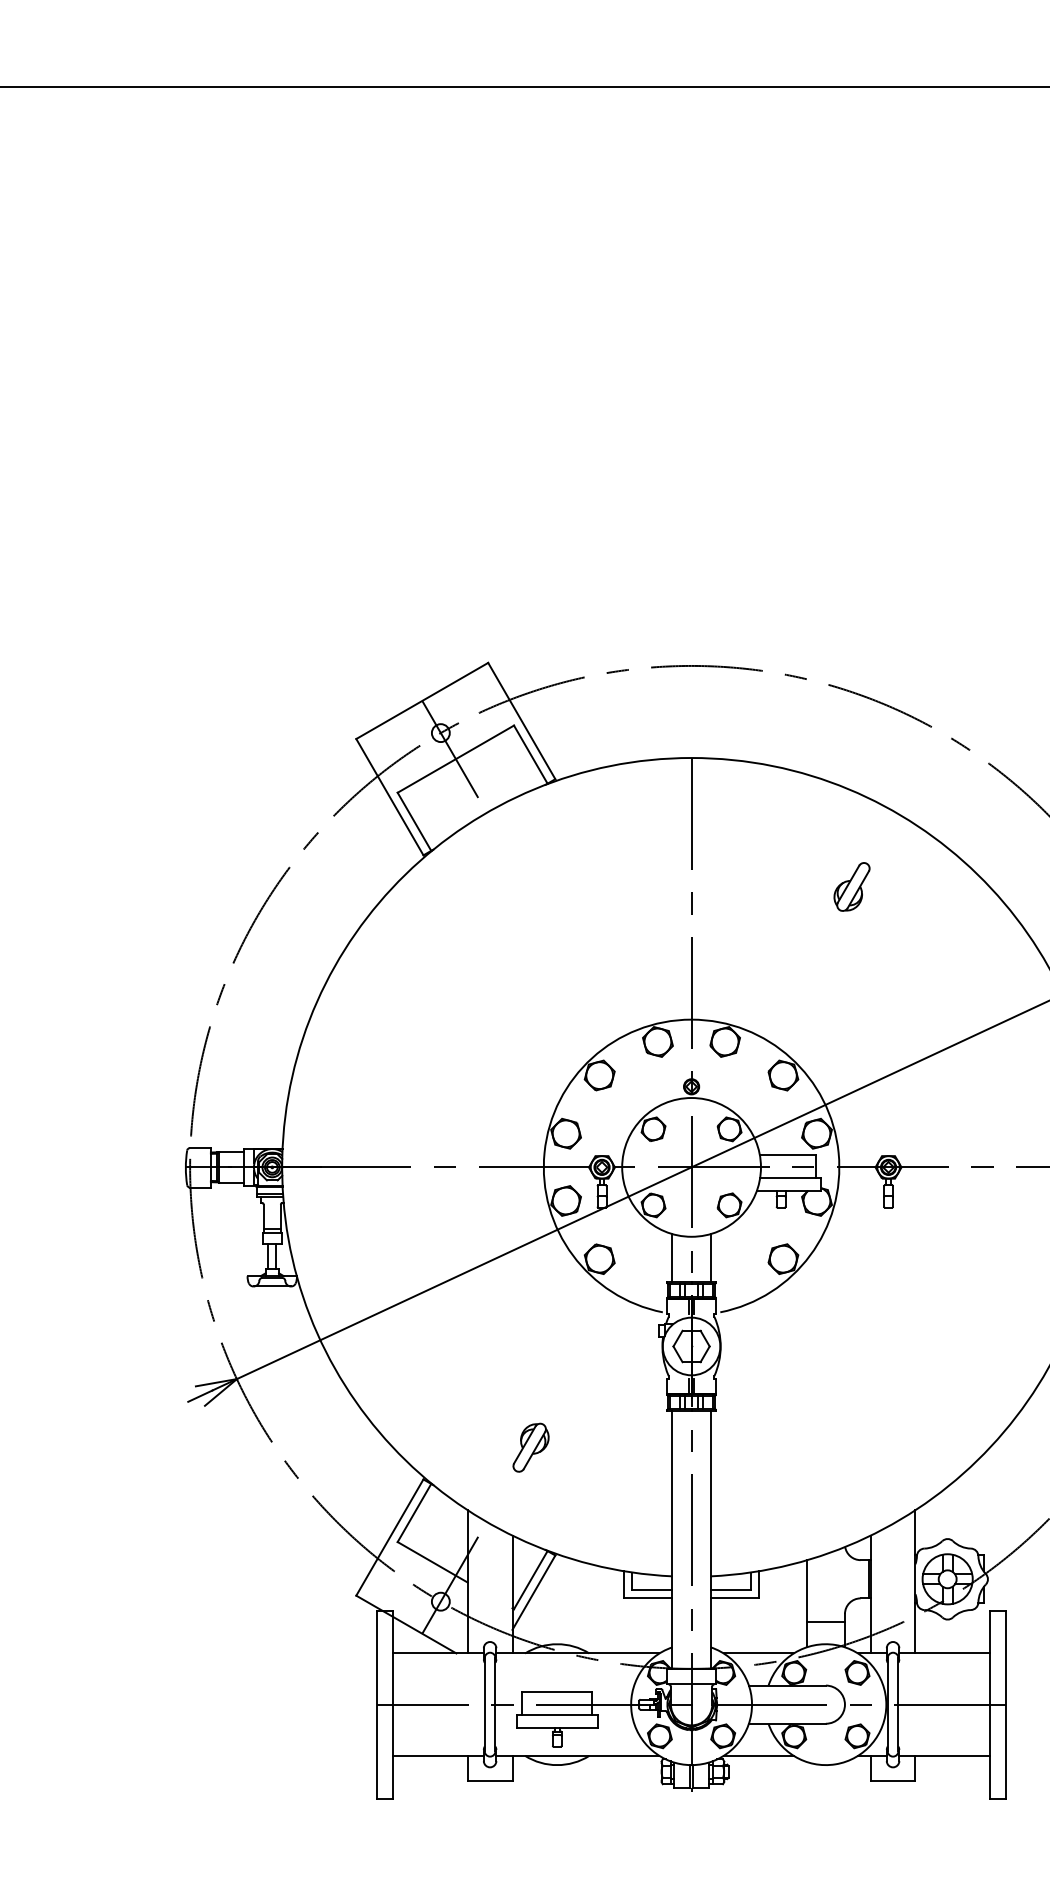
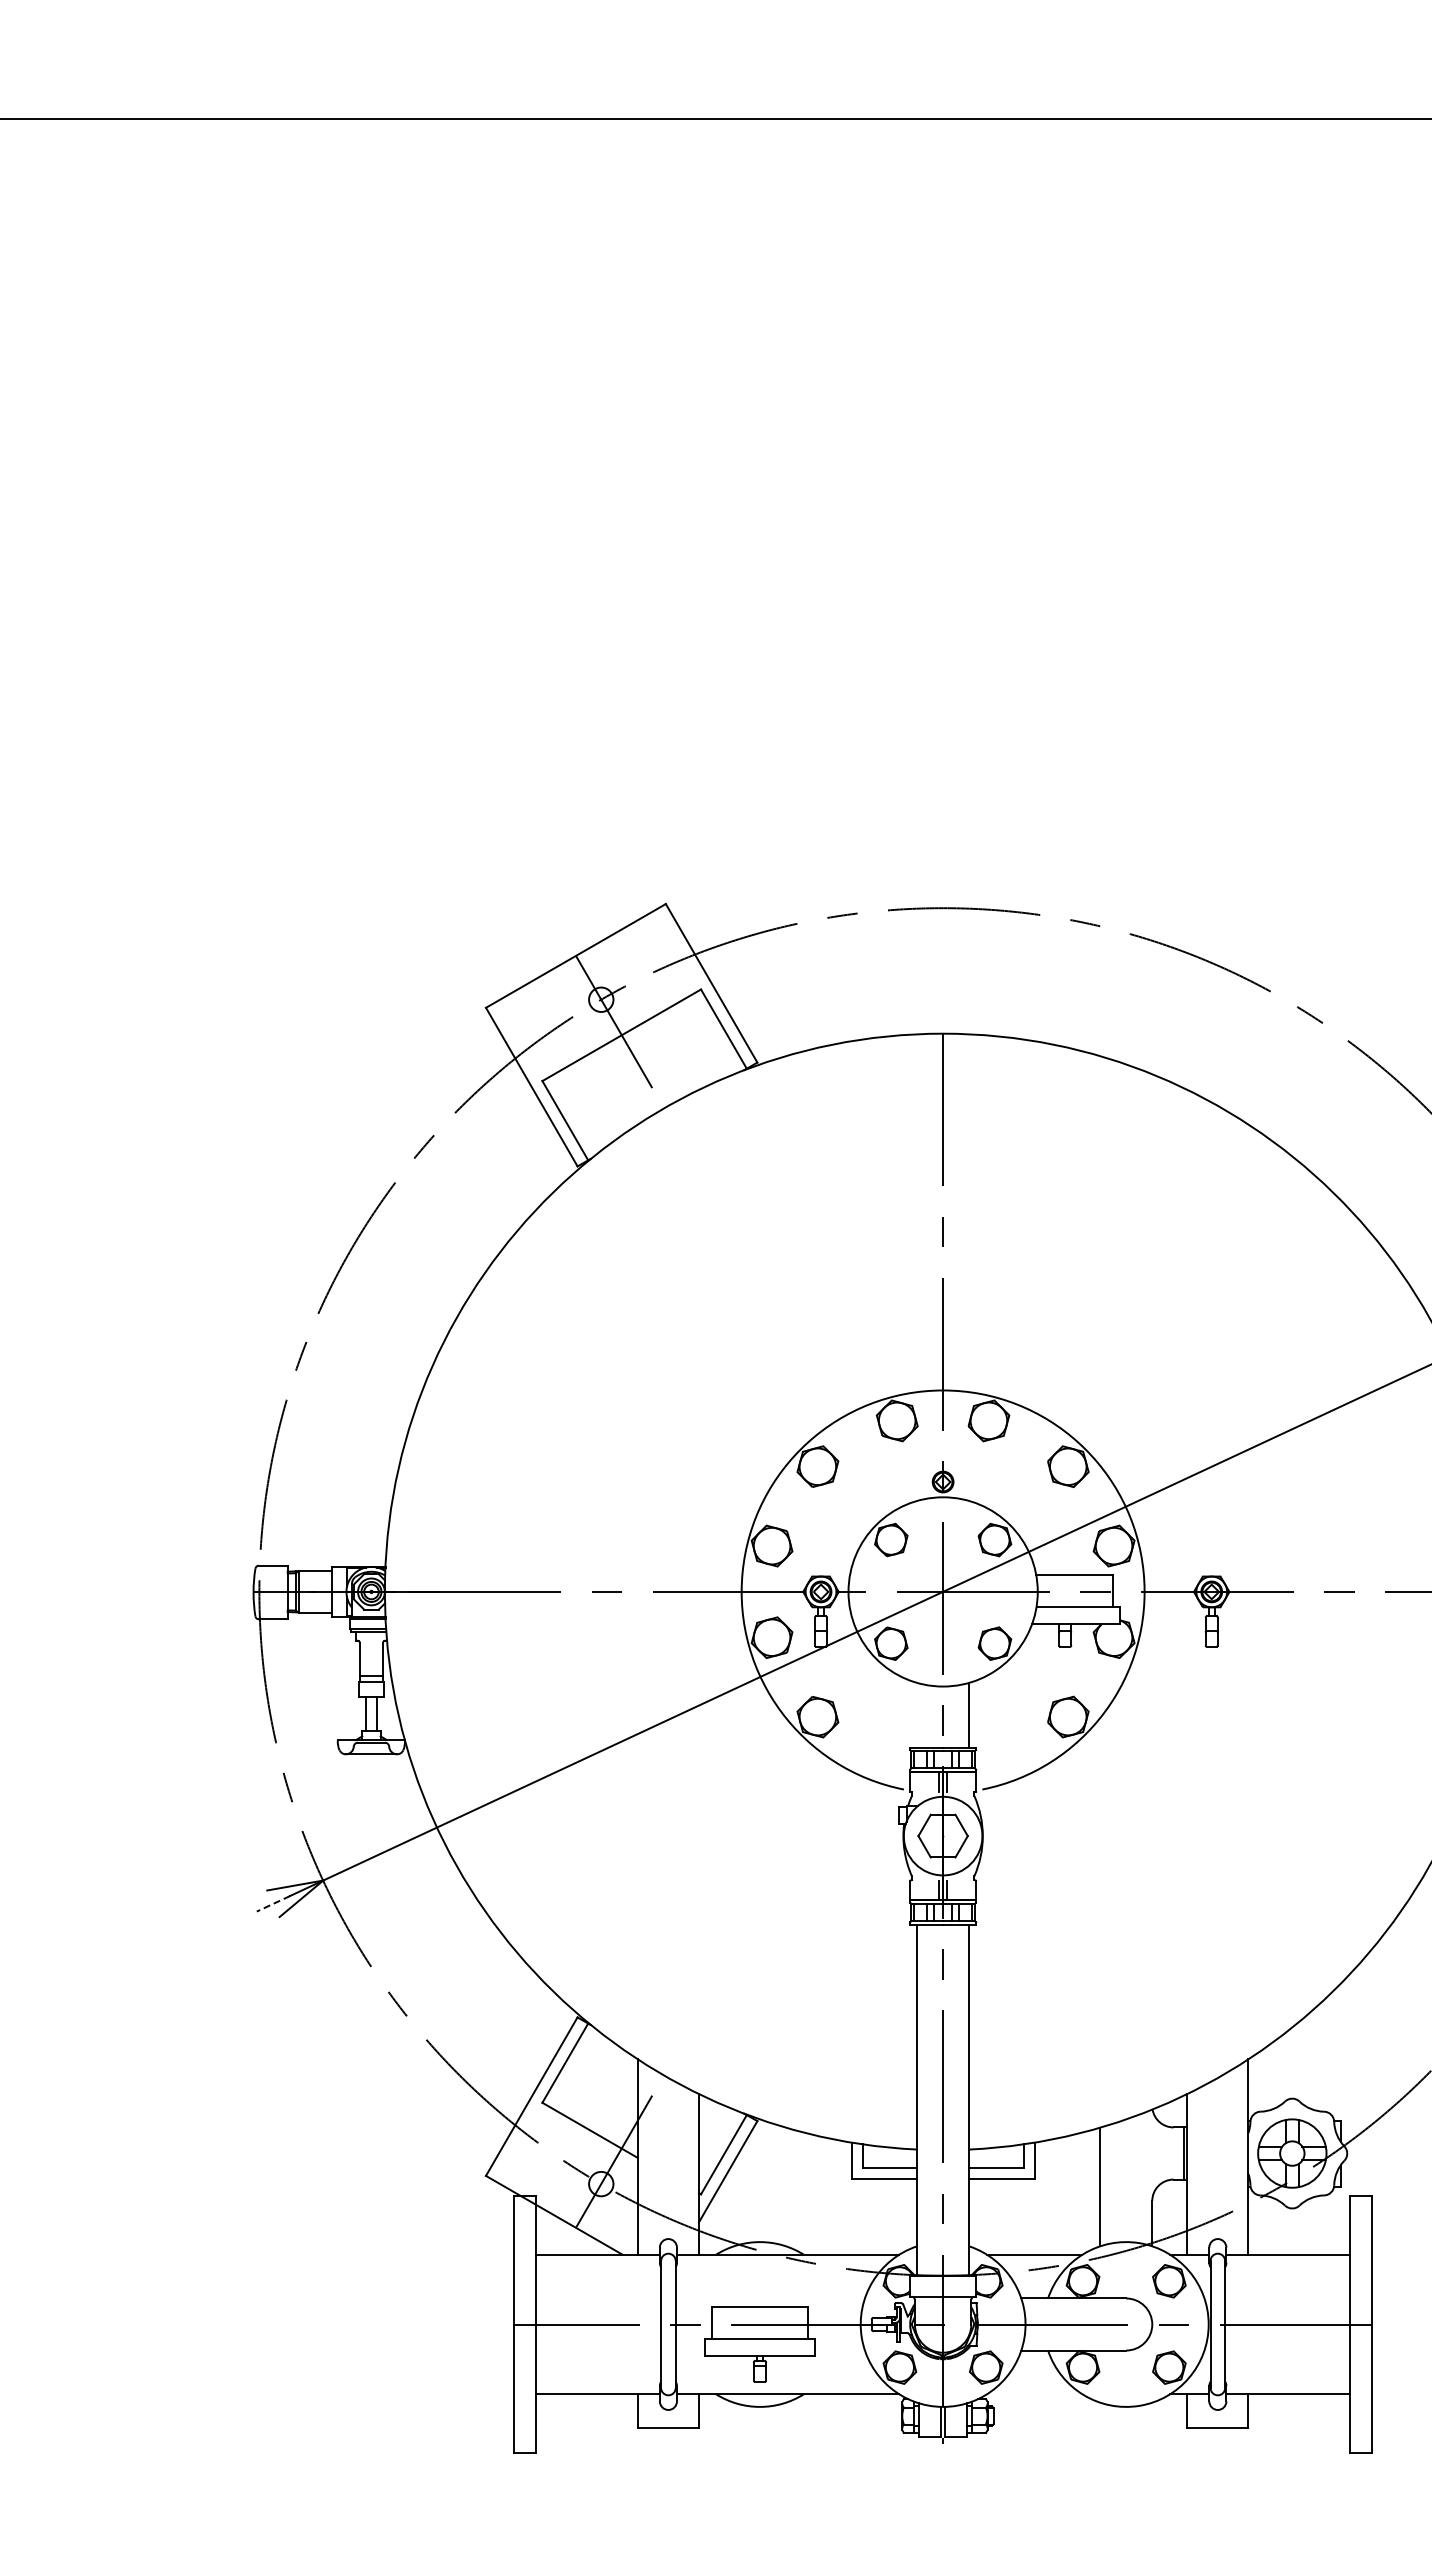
part: (851, 886) -> (1161, 1209), removed
line: (672, 1257) -> (917, 1714), removed
line: (199, 1396) -> (272, 1904), solid -> dashed
part: (531, 1447) -> (724, 1973), removed
line: (826, 1621) -> (1126, 2211), removed
line: (758, 1756) -> (1034, 2394), removed

